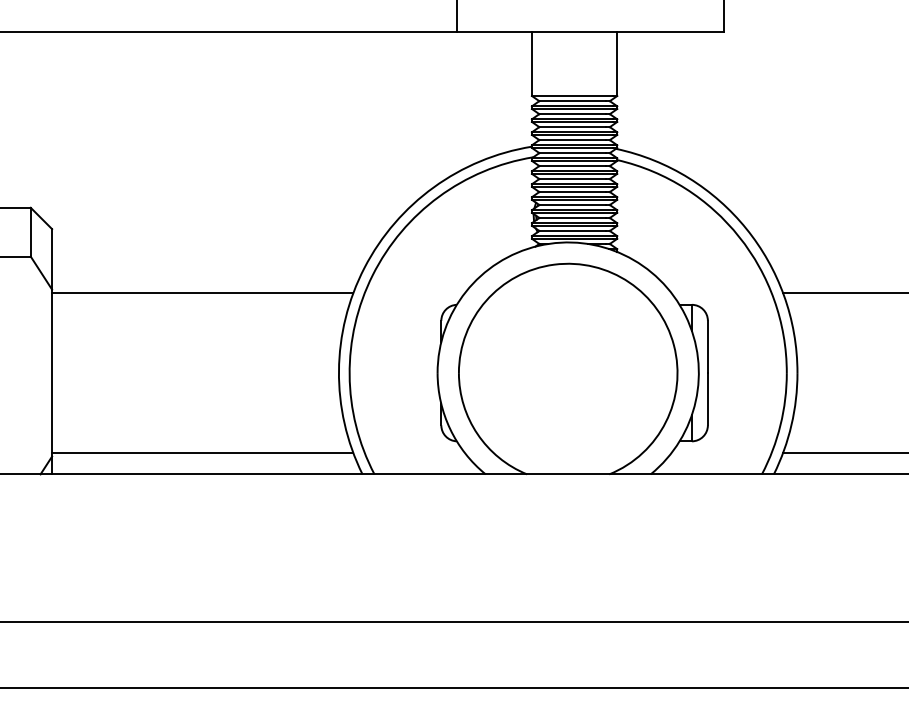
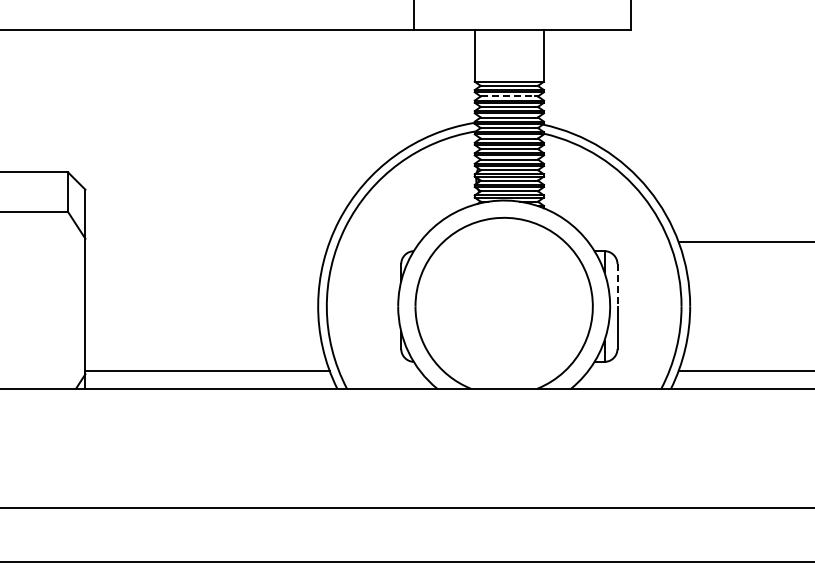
line: (573, 114) -> (508, 96), solid -> dashed
line: (202, 292) -> (207, 241), removed
line: (707, 347) -> (617, 285), solid -> dashed

